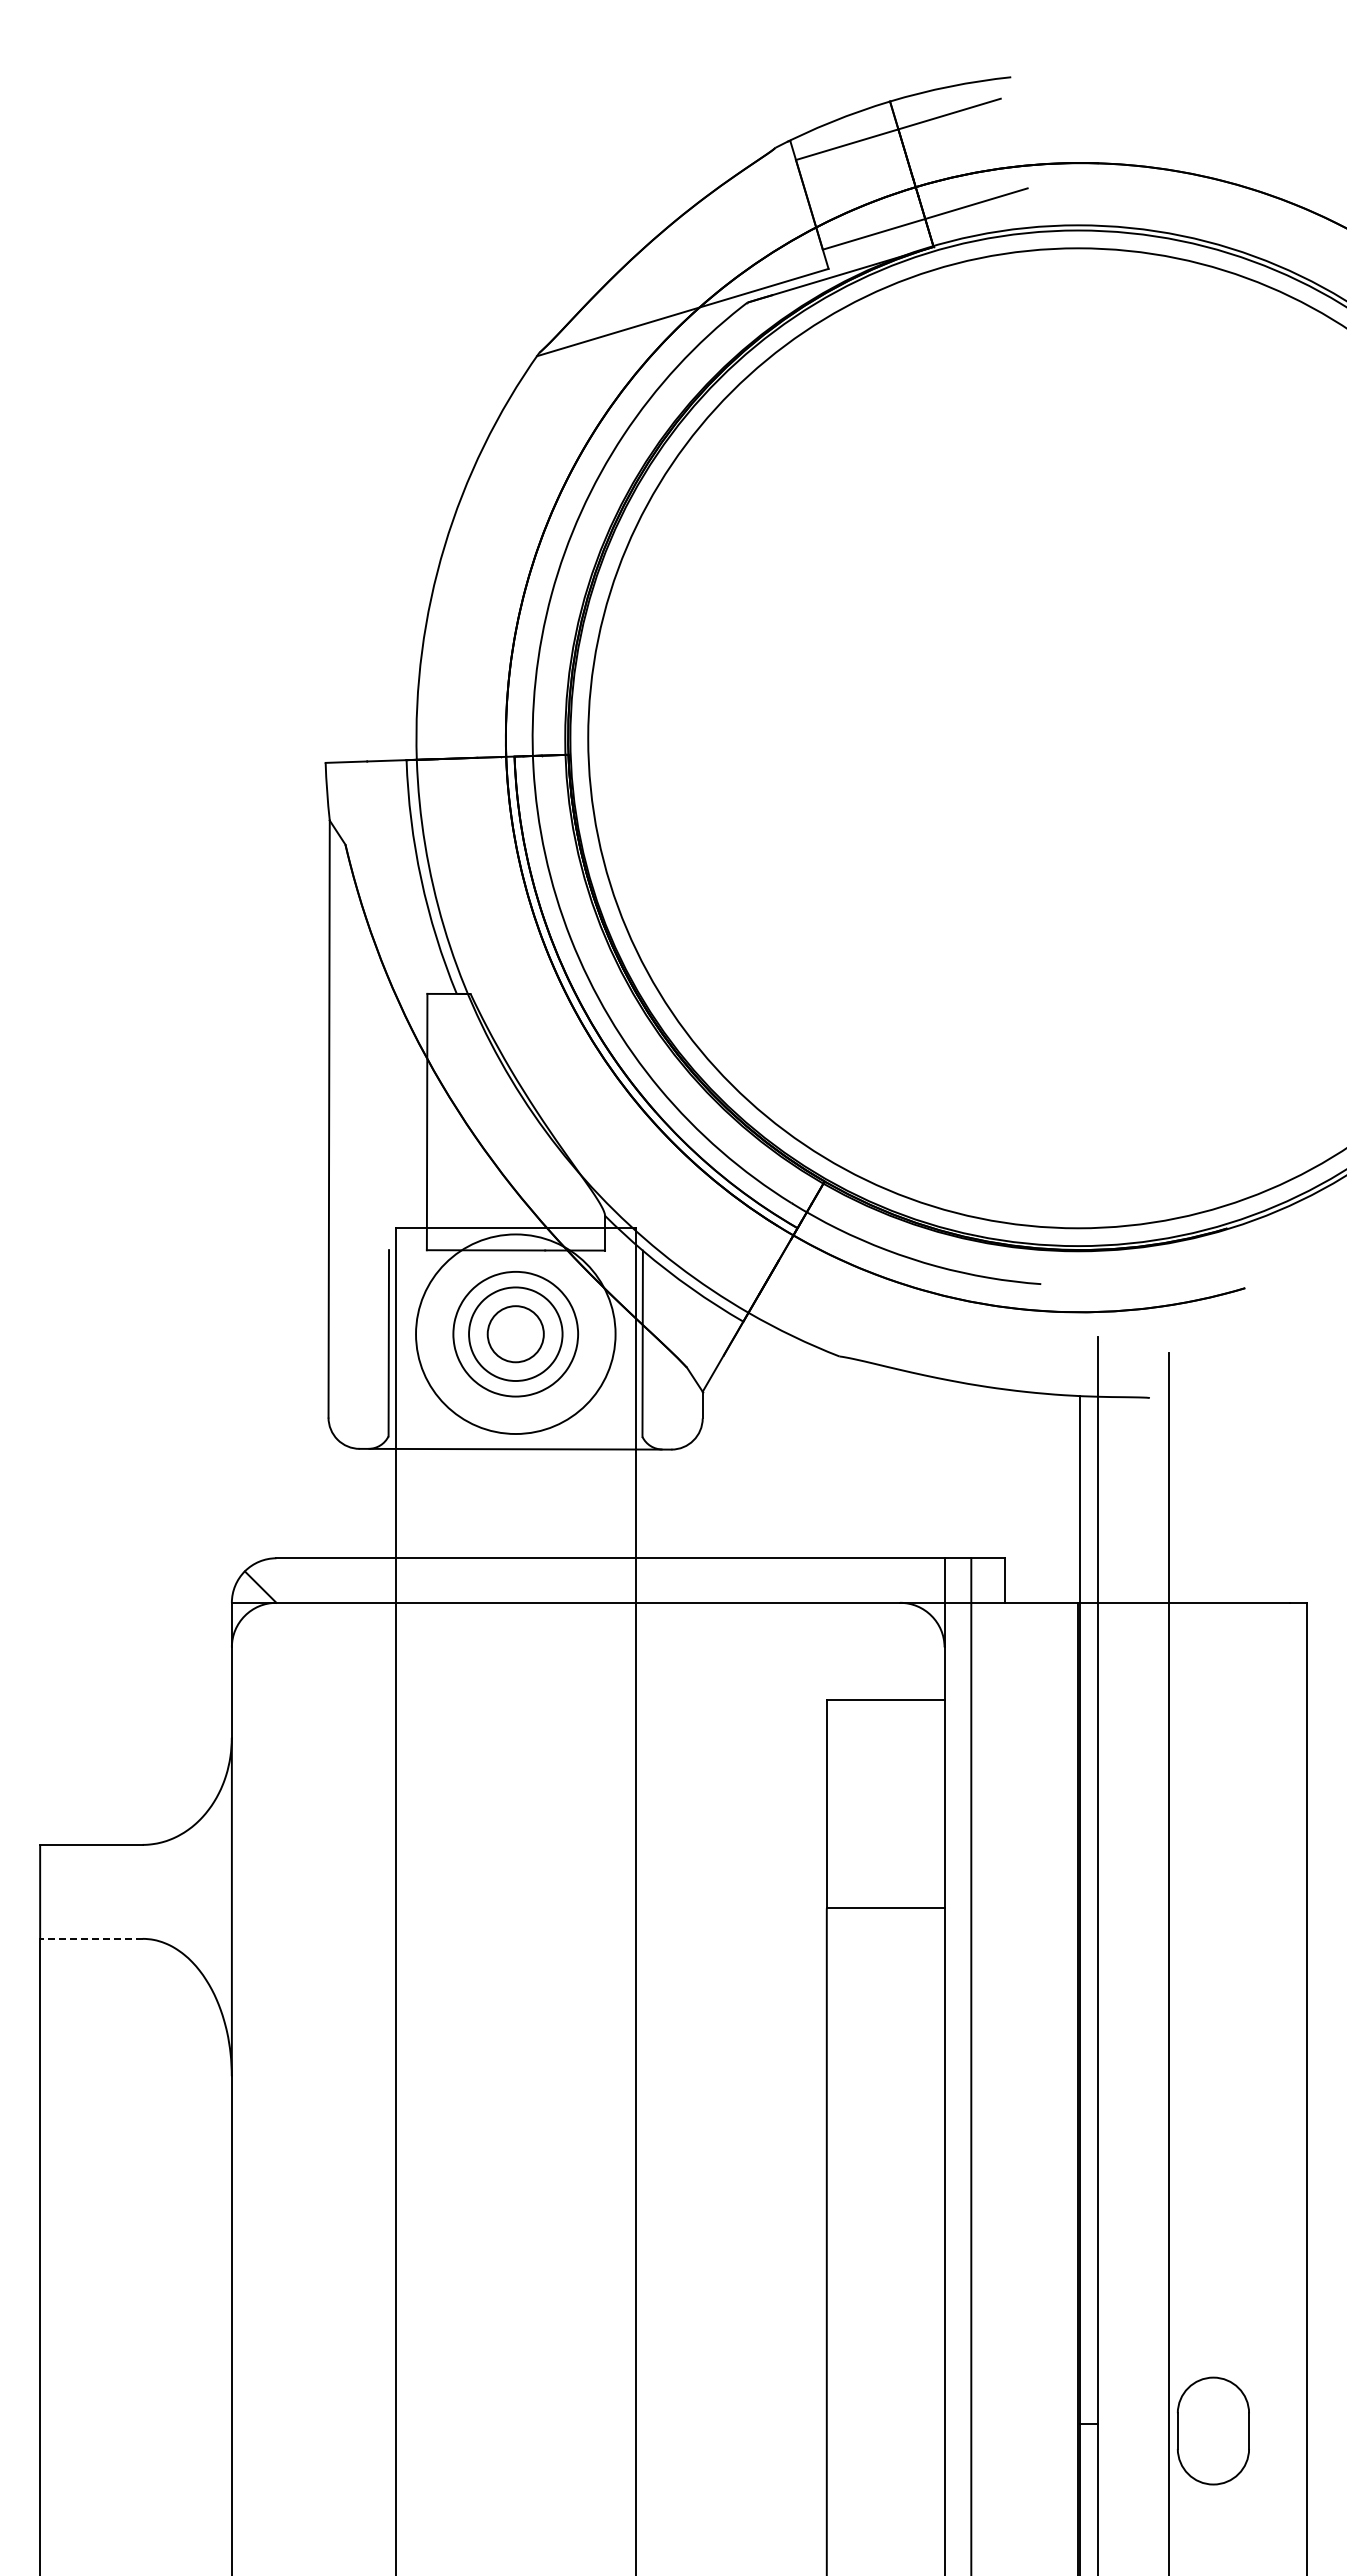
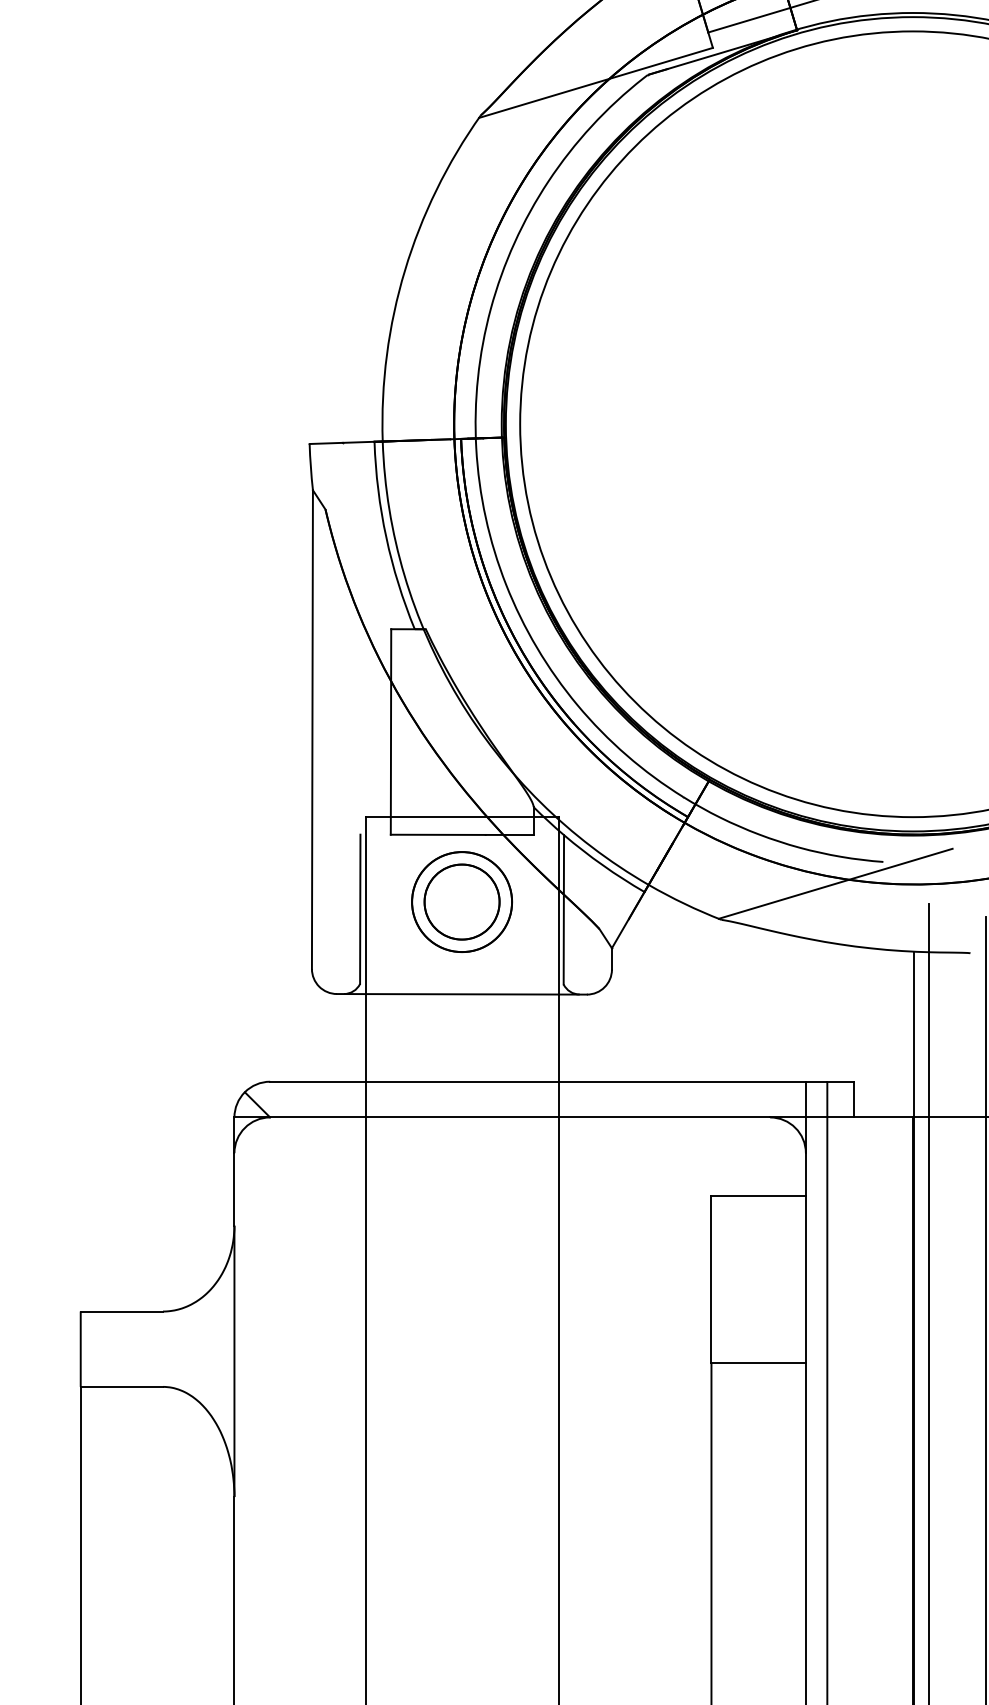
line: (981, 1311) -> (835, 883), added
circle: (515, 1333) -> (461, 901), size x0.62
circle: (515, 1334) -> (461, 902), size x1.67
line: (90, 1938) -> (121, 1386), dashed -> solid

